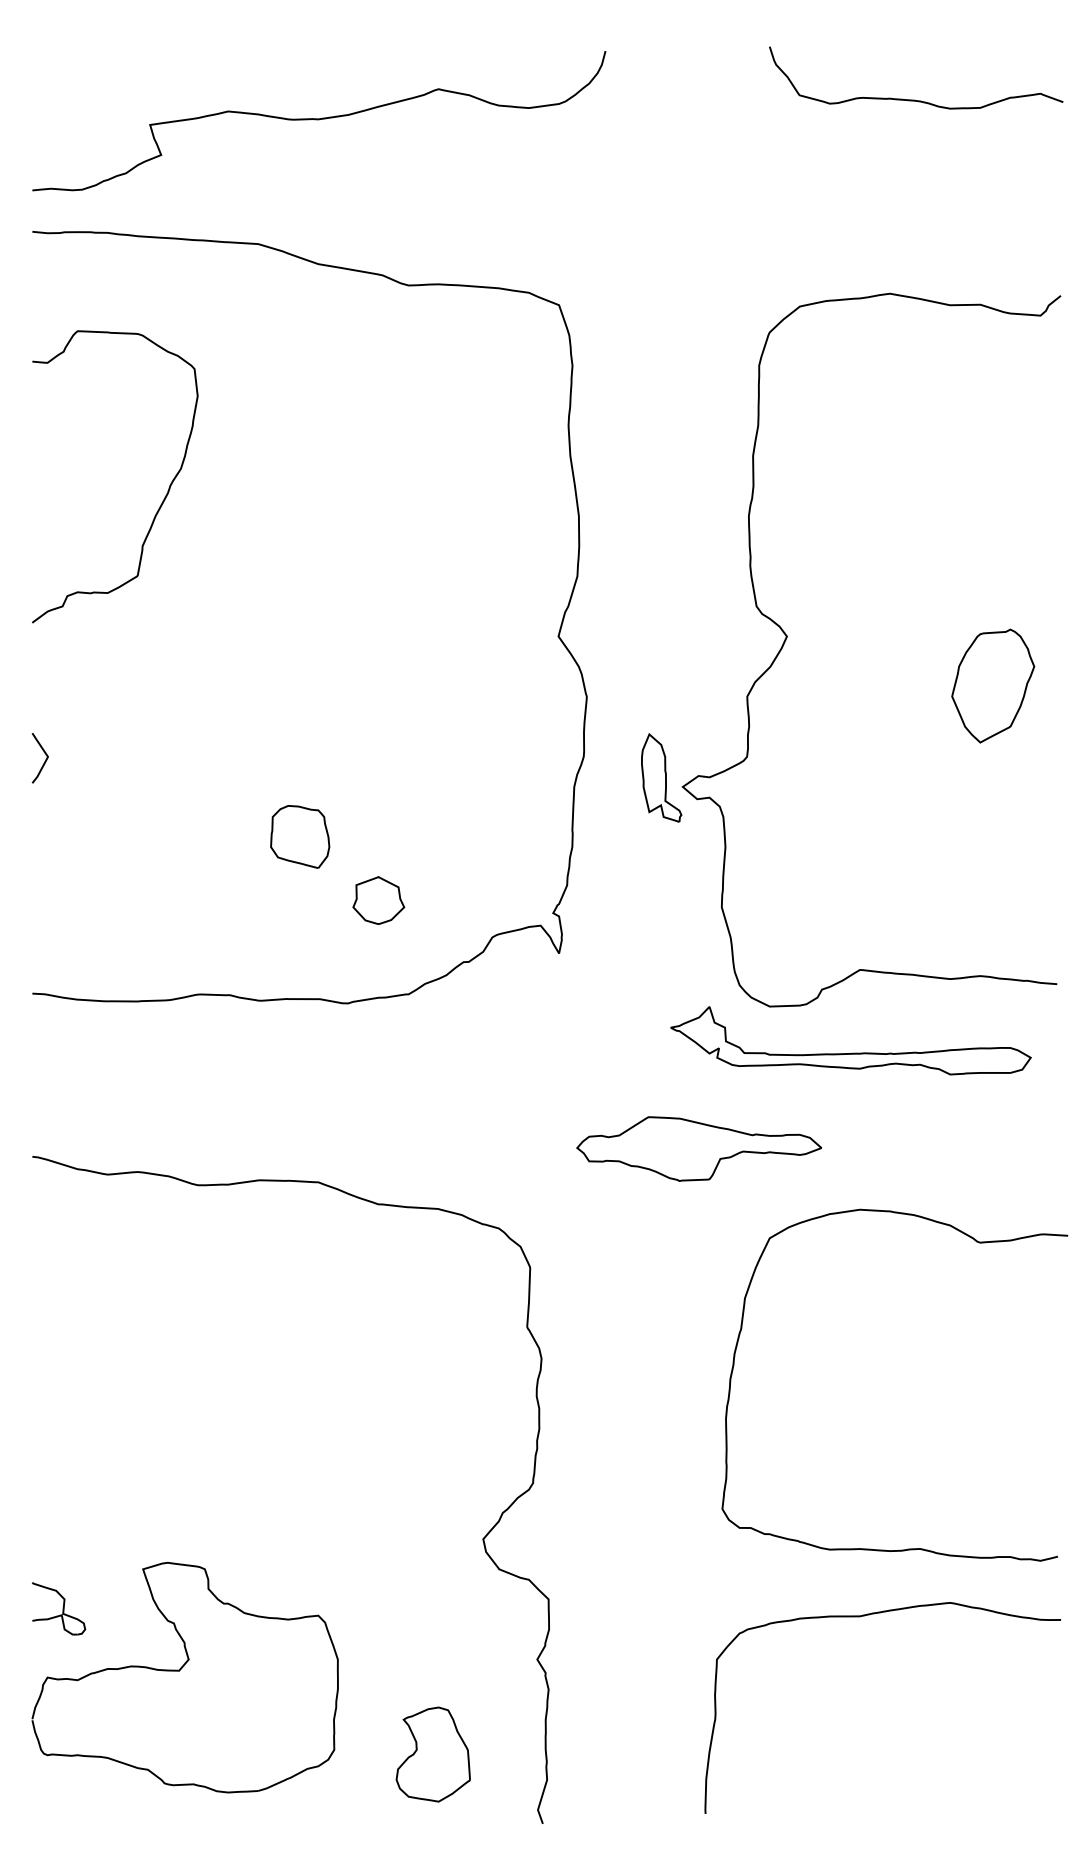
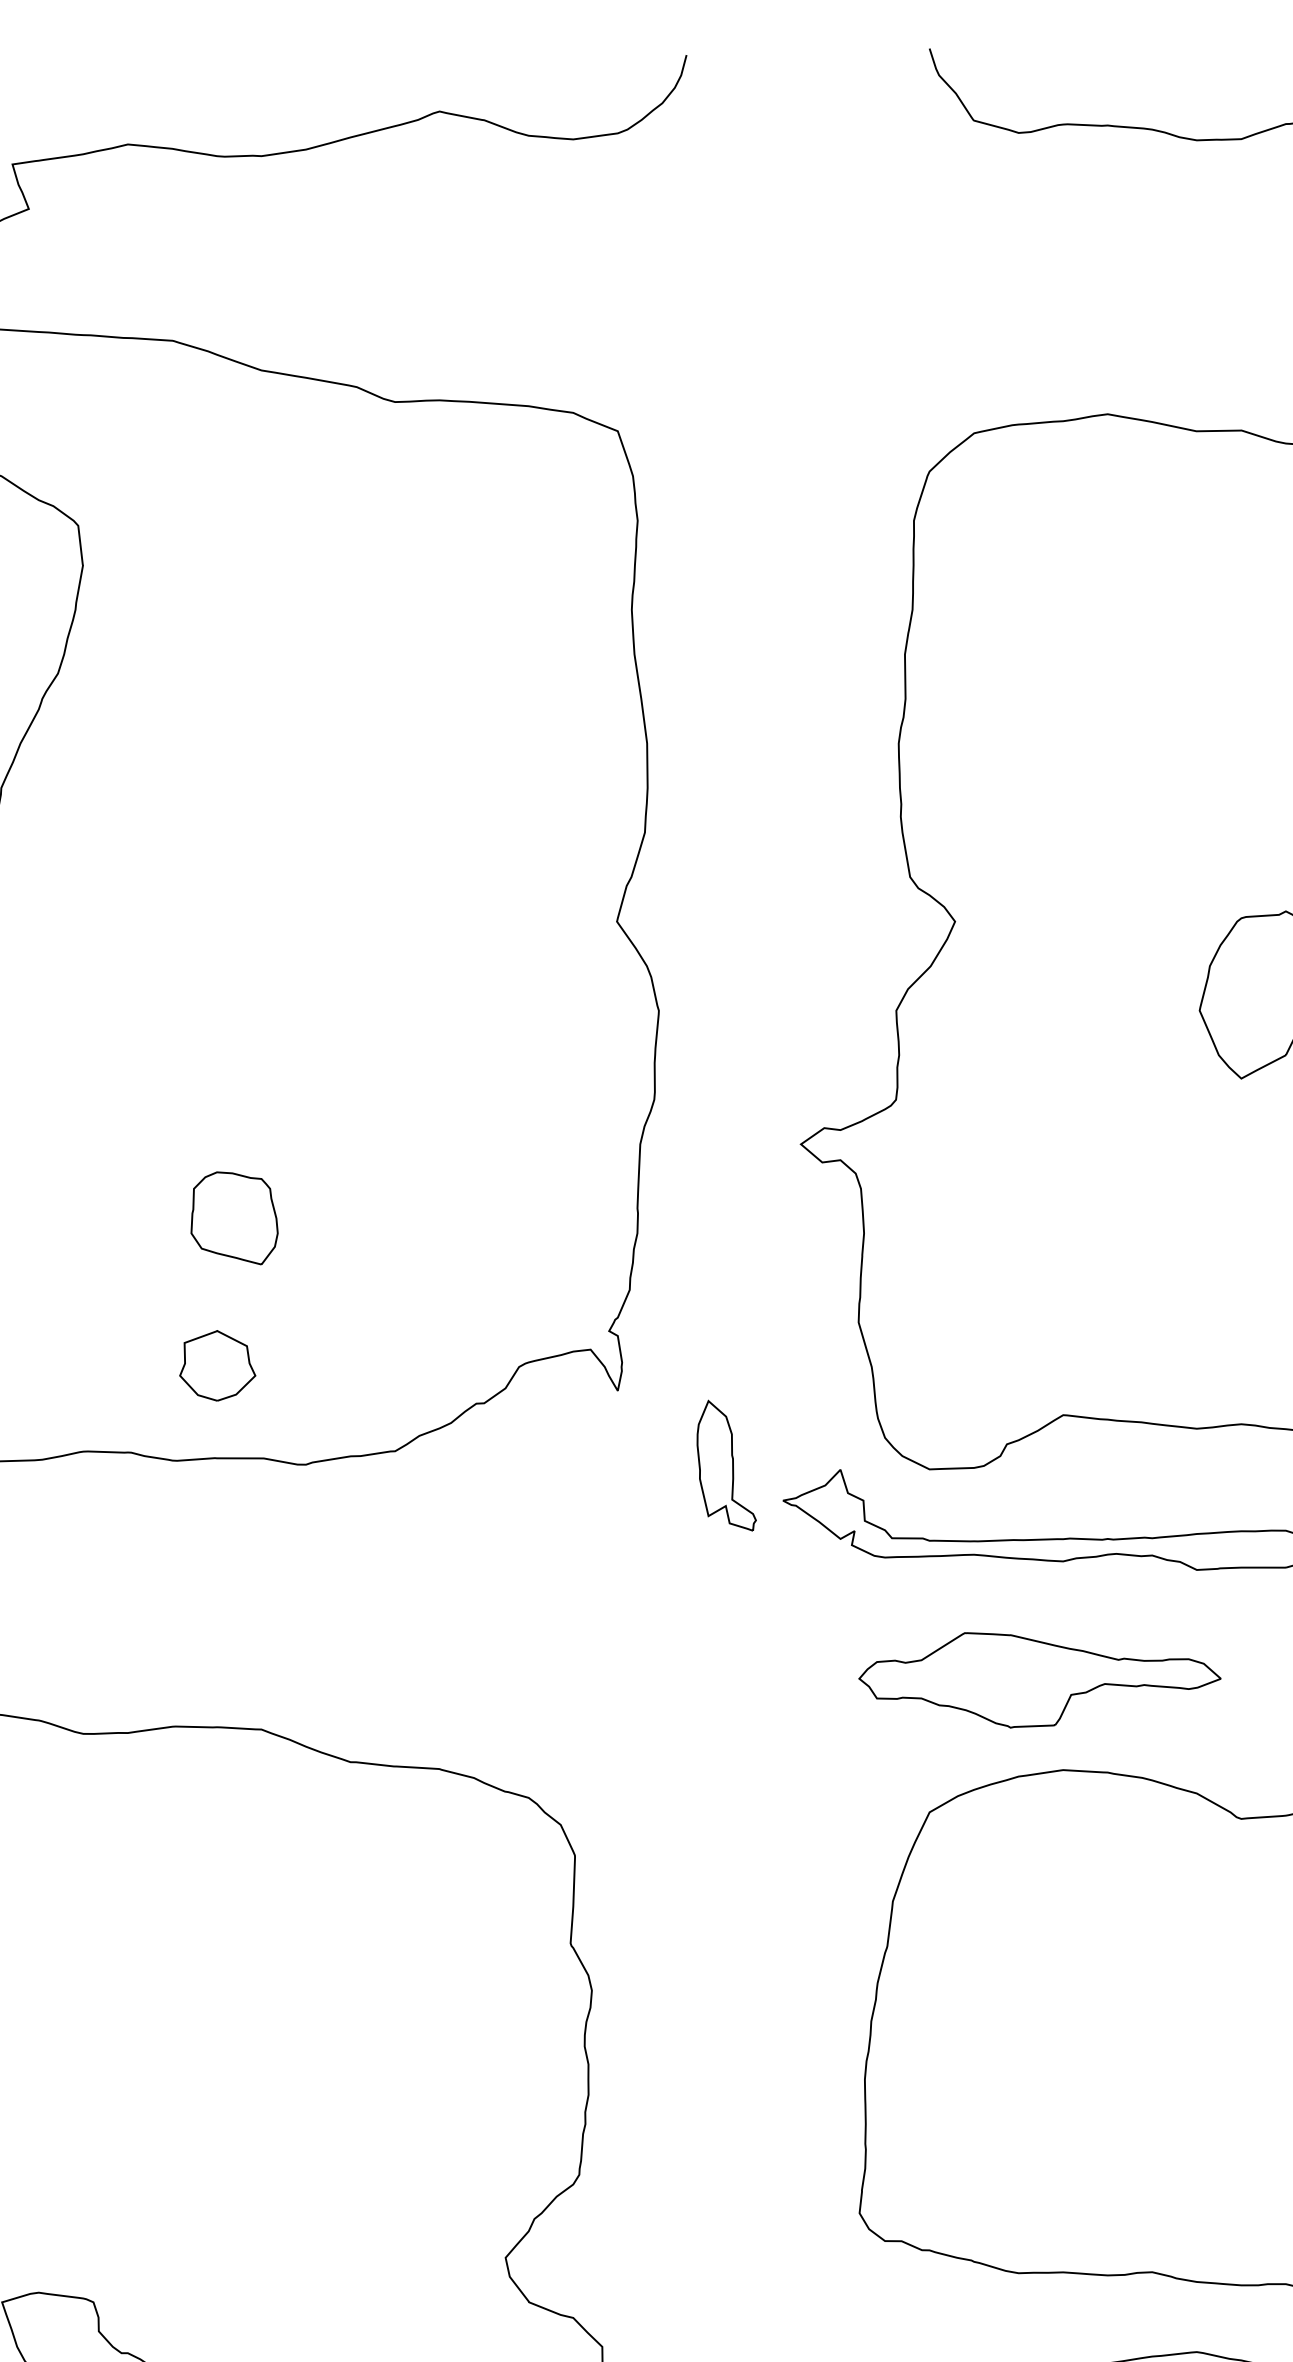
part: (661, 777) -> (726, 1464), moved
part: (378, 900) -> (217, 1365), moved
part: (698, 1148) -> (1038, 1679), moved

